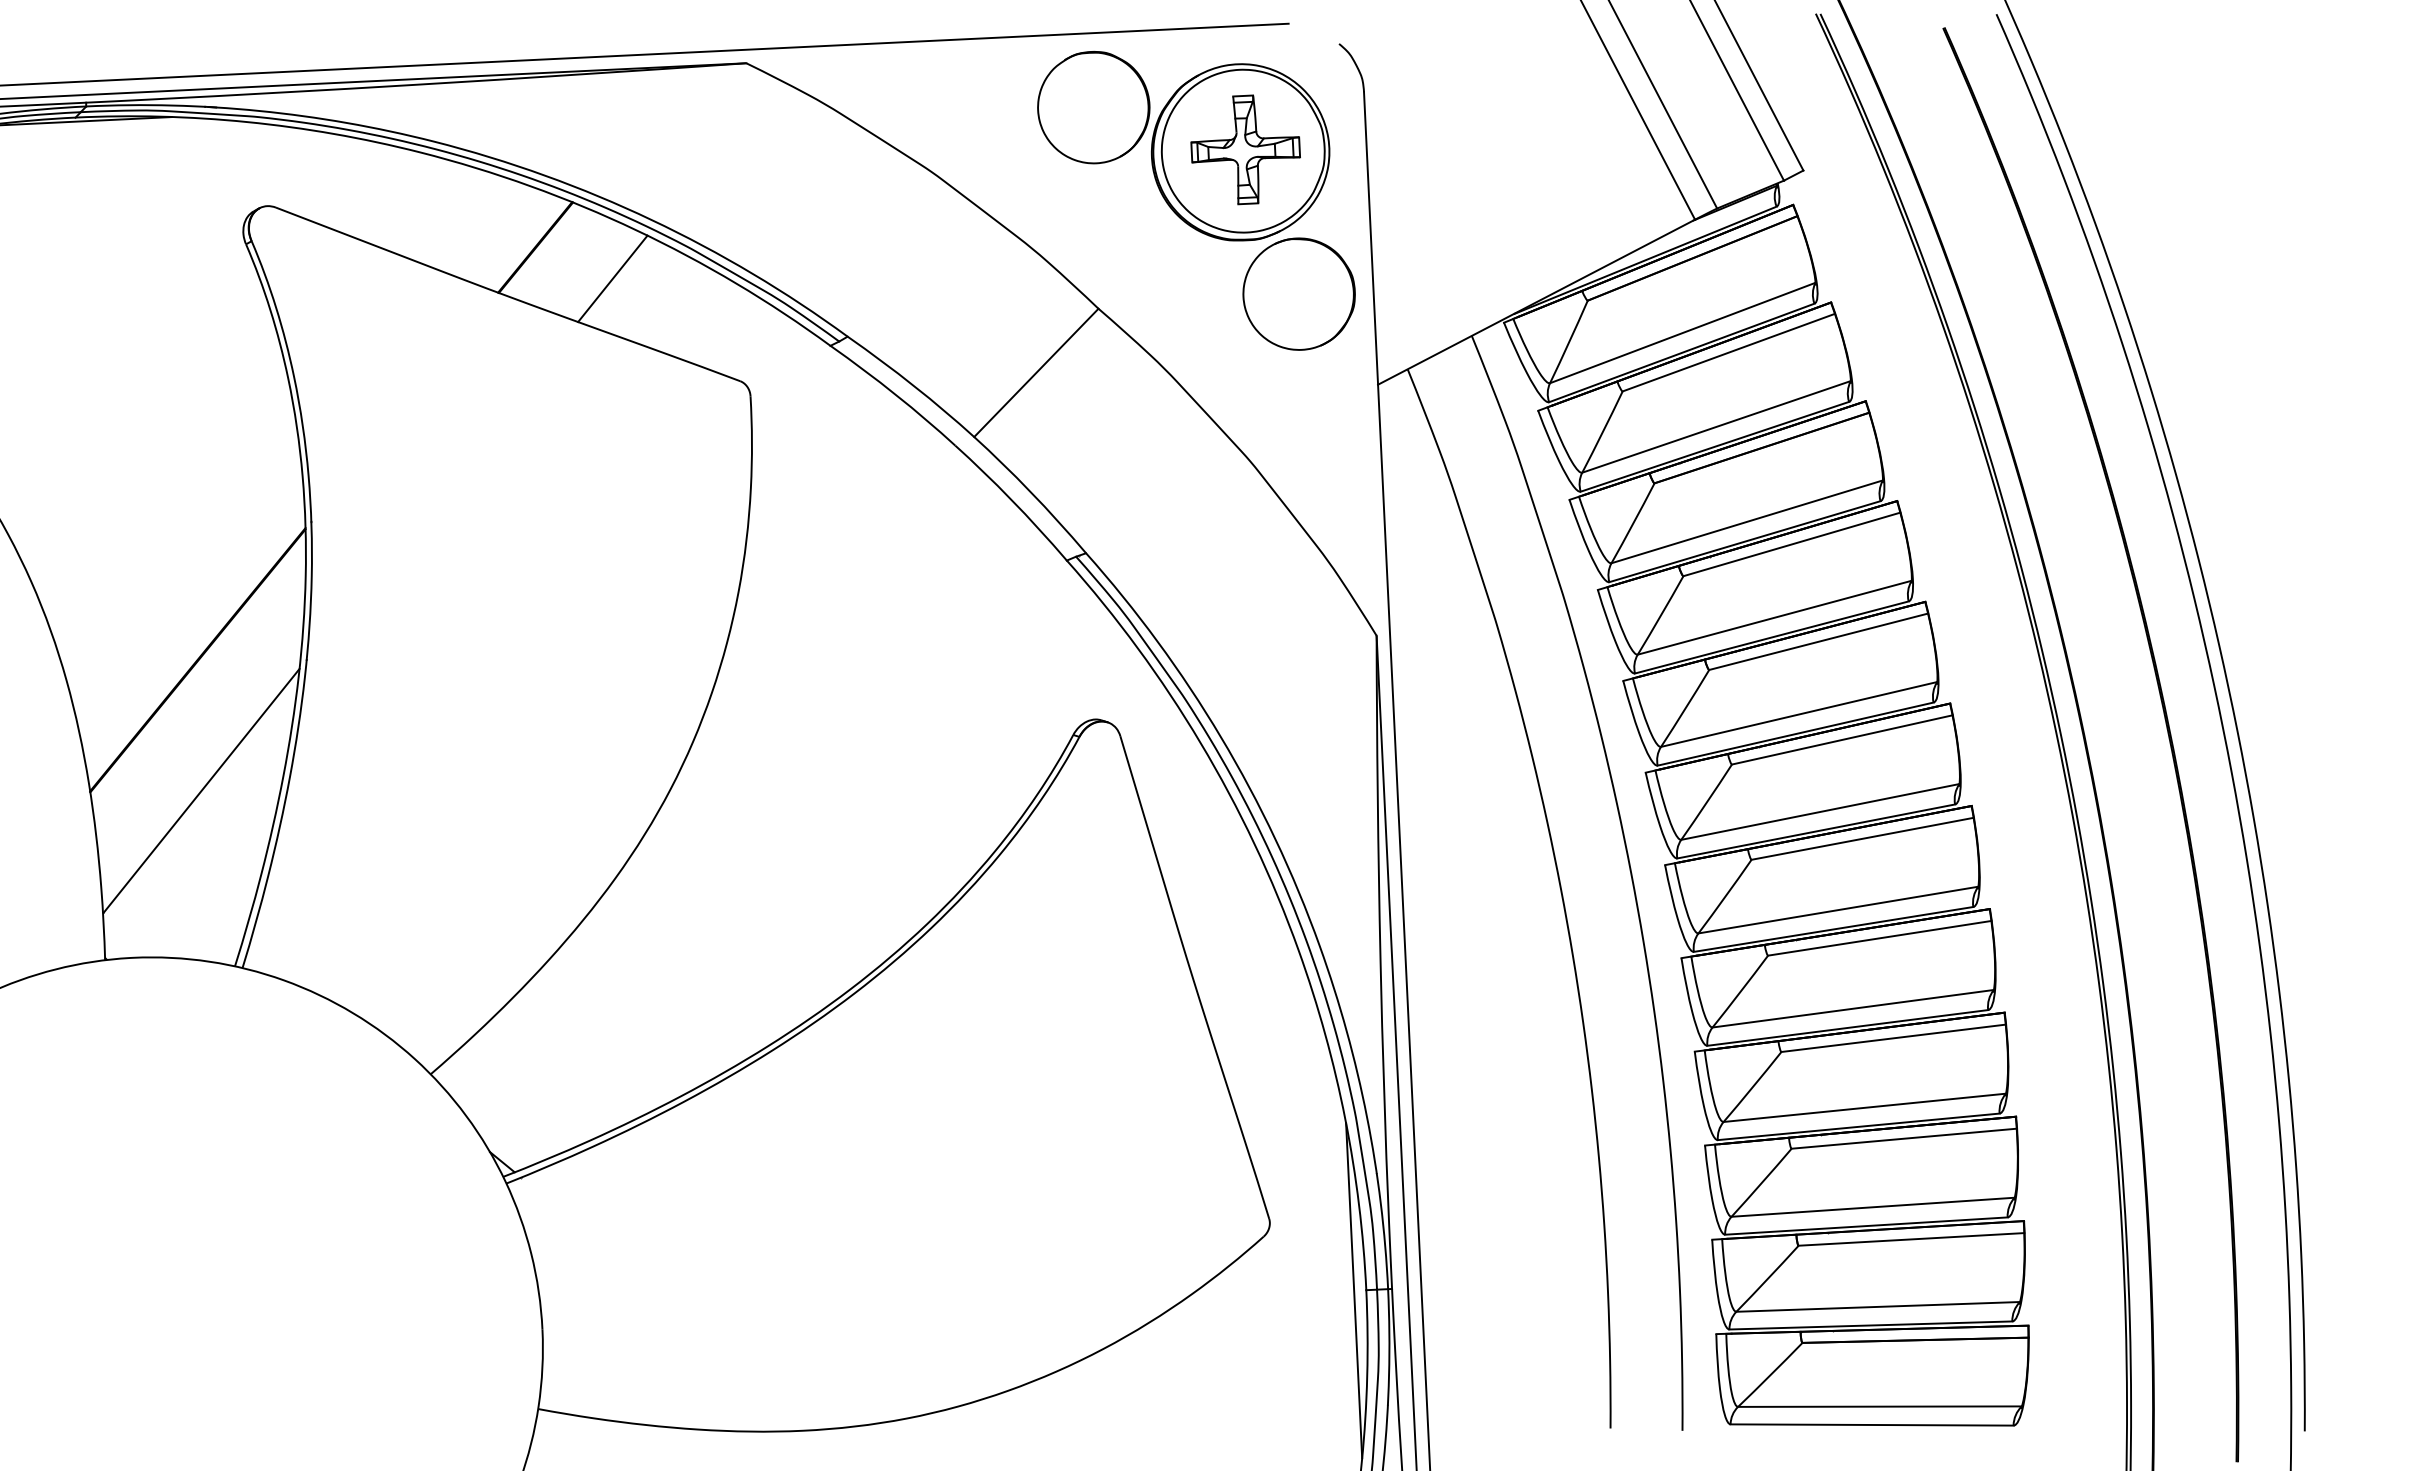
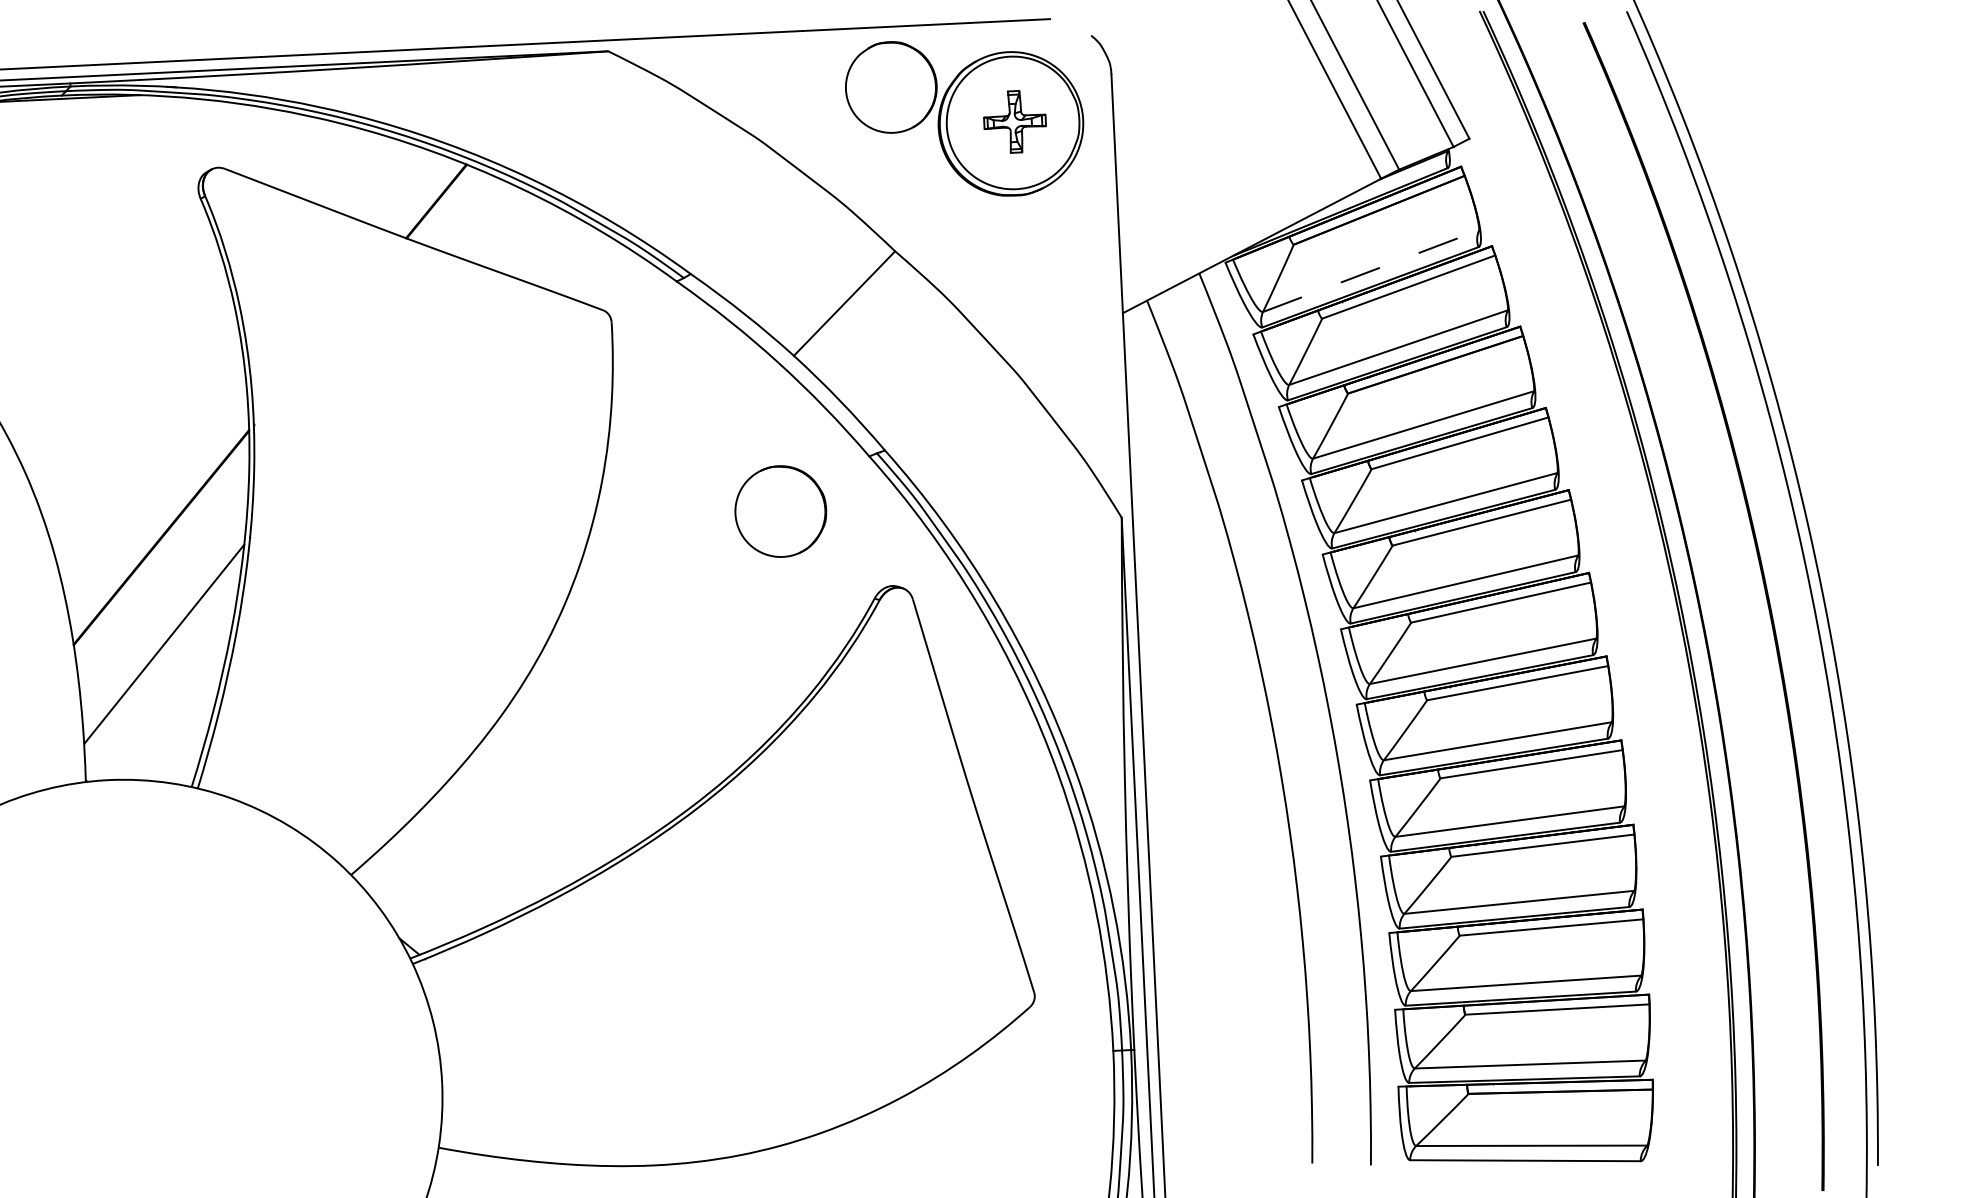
part: (1245, 149) -> (1014, 121), size x0.7
line: (612, 278) -> (499, 226), removed
part: (1298, 293) -> (780, 511), moved
line: (1682, 333) -> (1370, 271), solid -> dashed
line: (1354, 1290) -> (1103, 1051), removed

